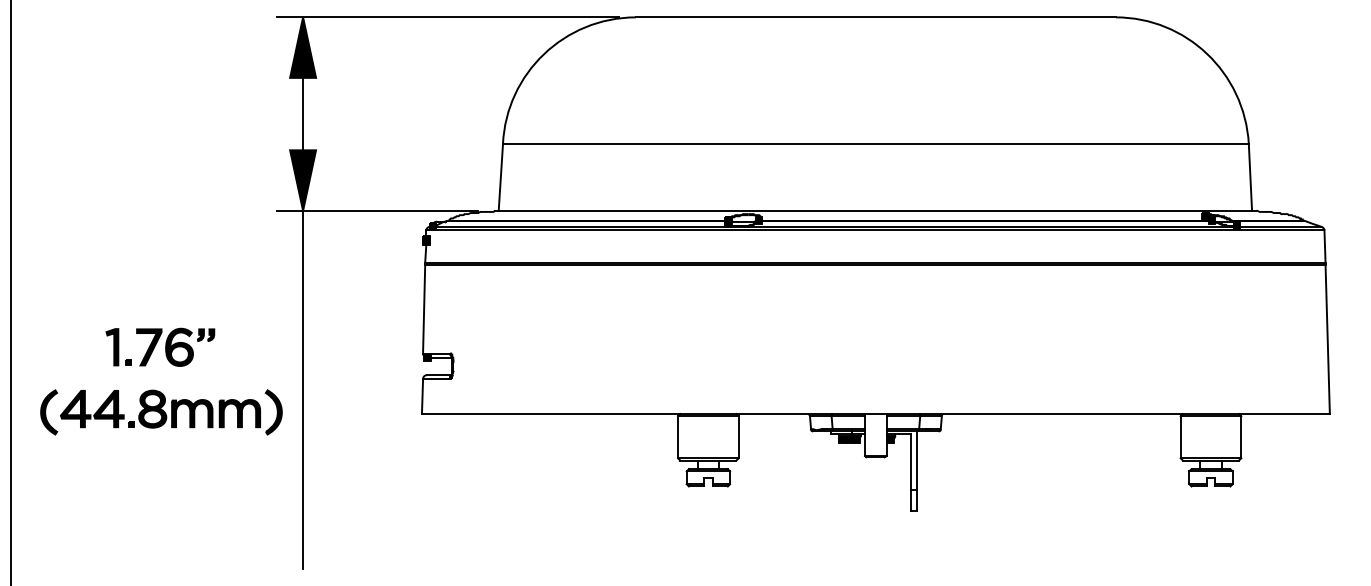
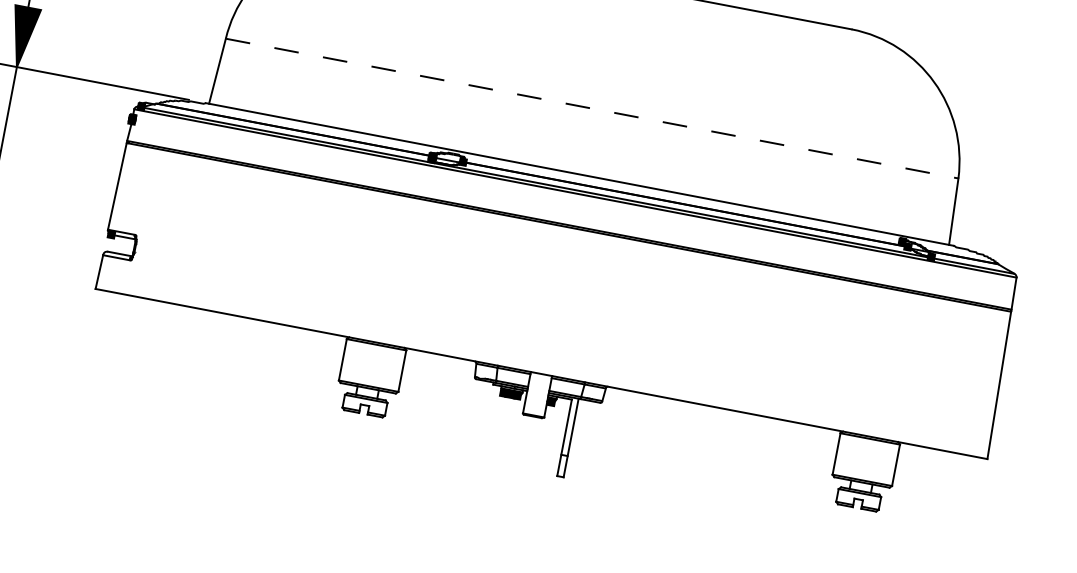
line: (875, 143) -> (591, 108), solid -> dashed

